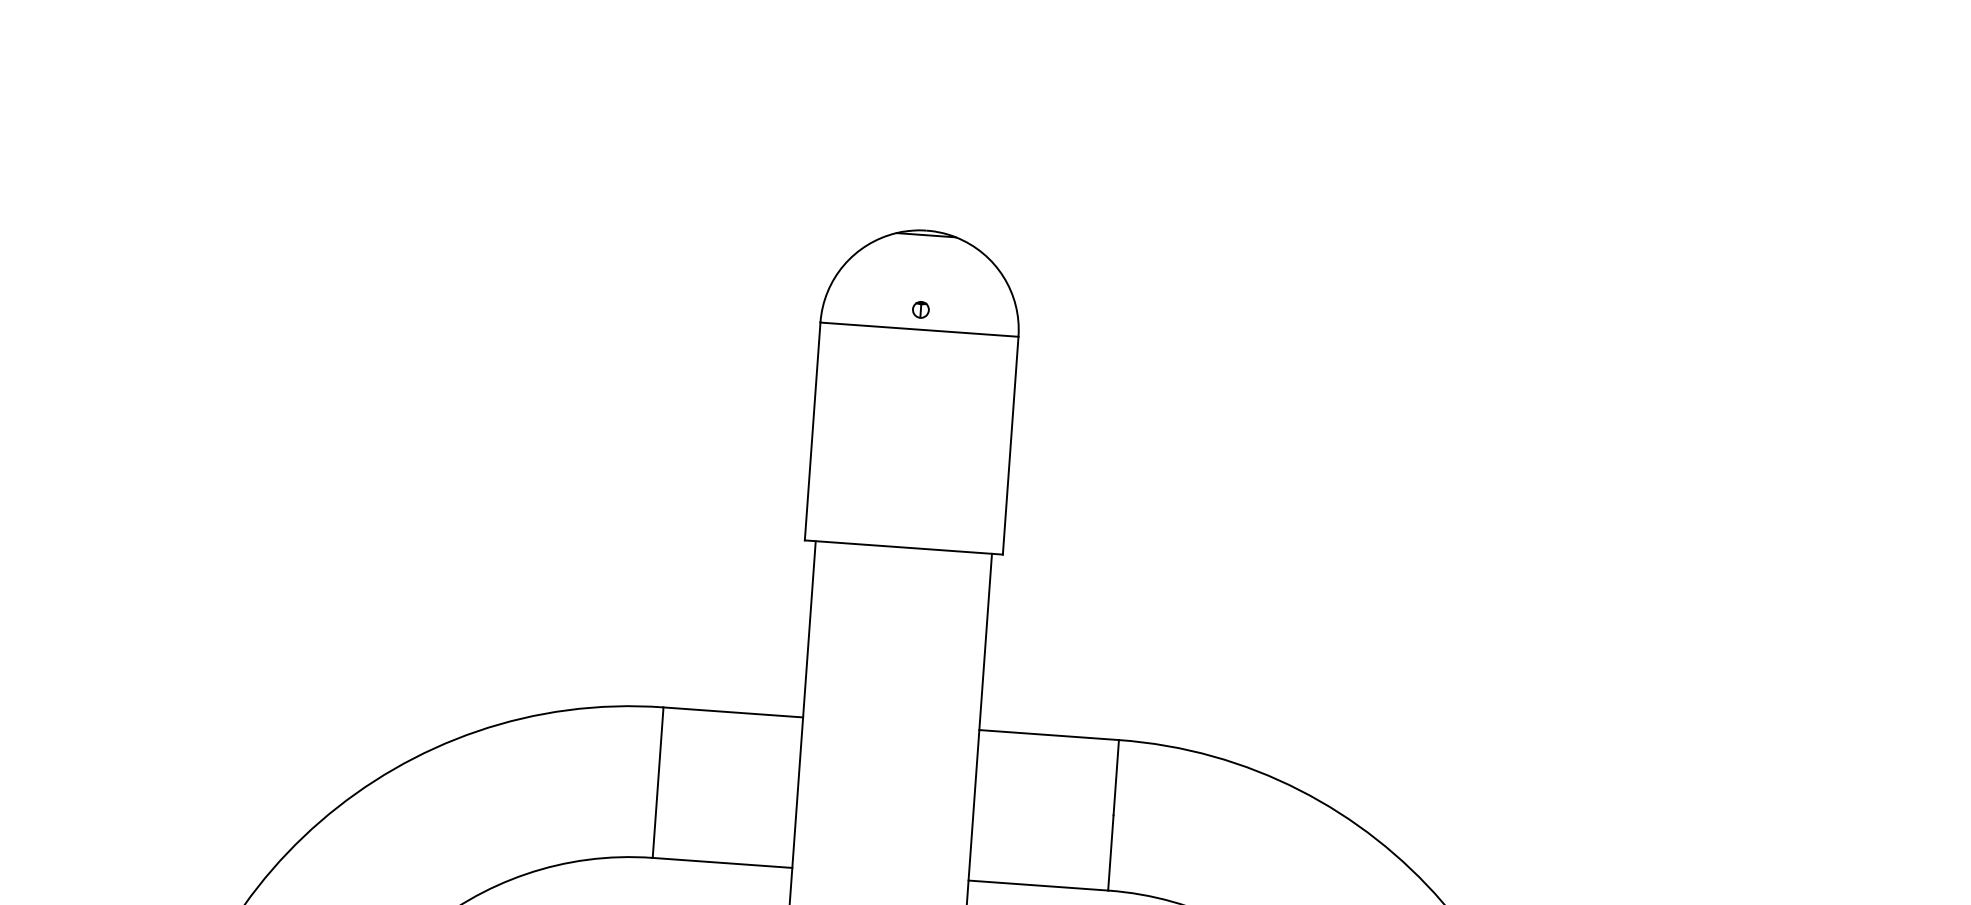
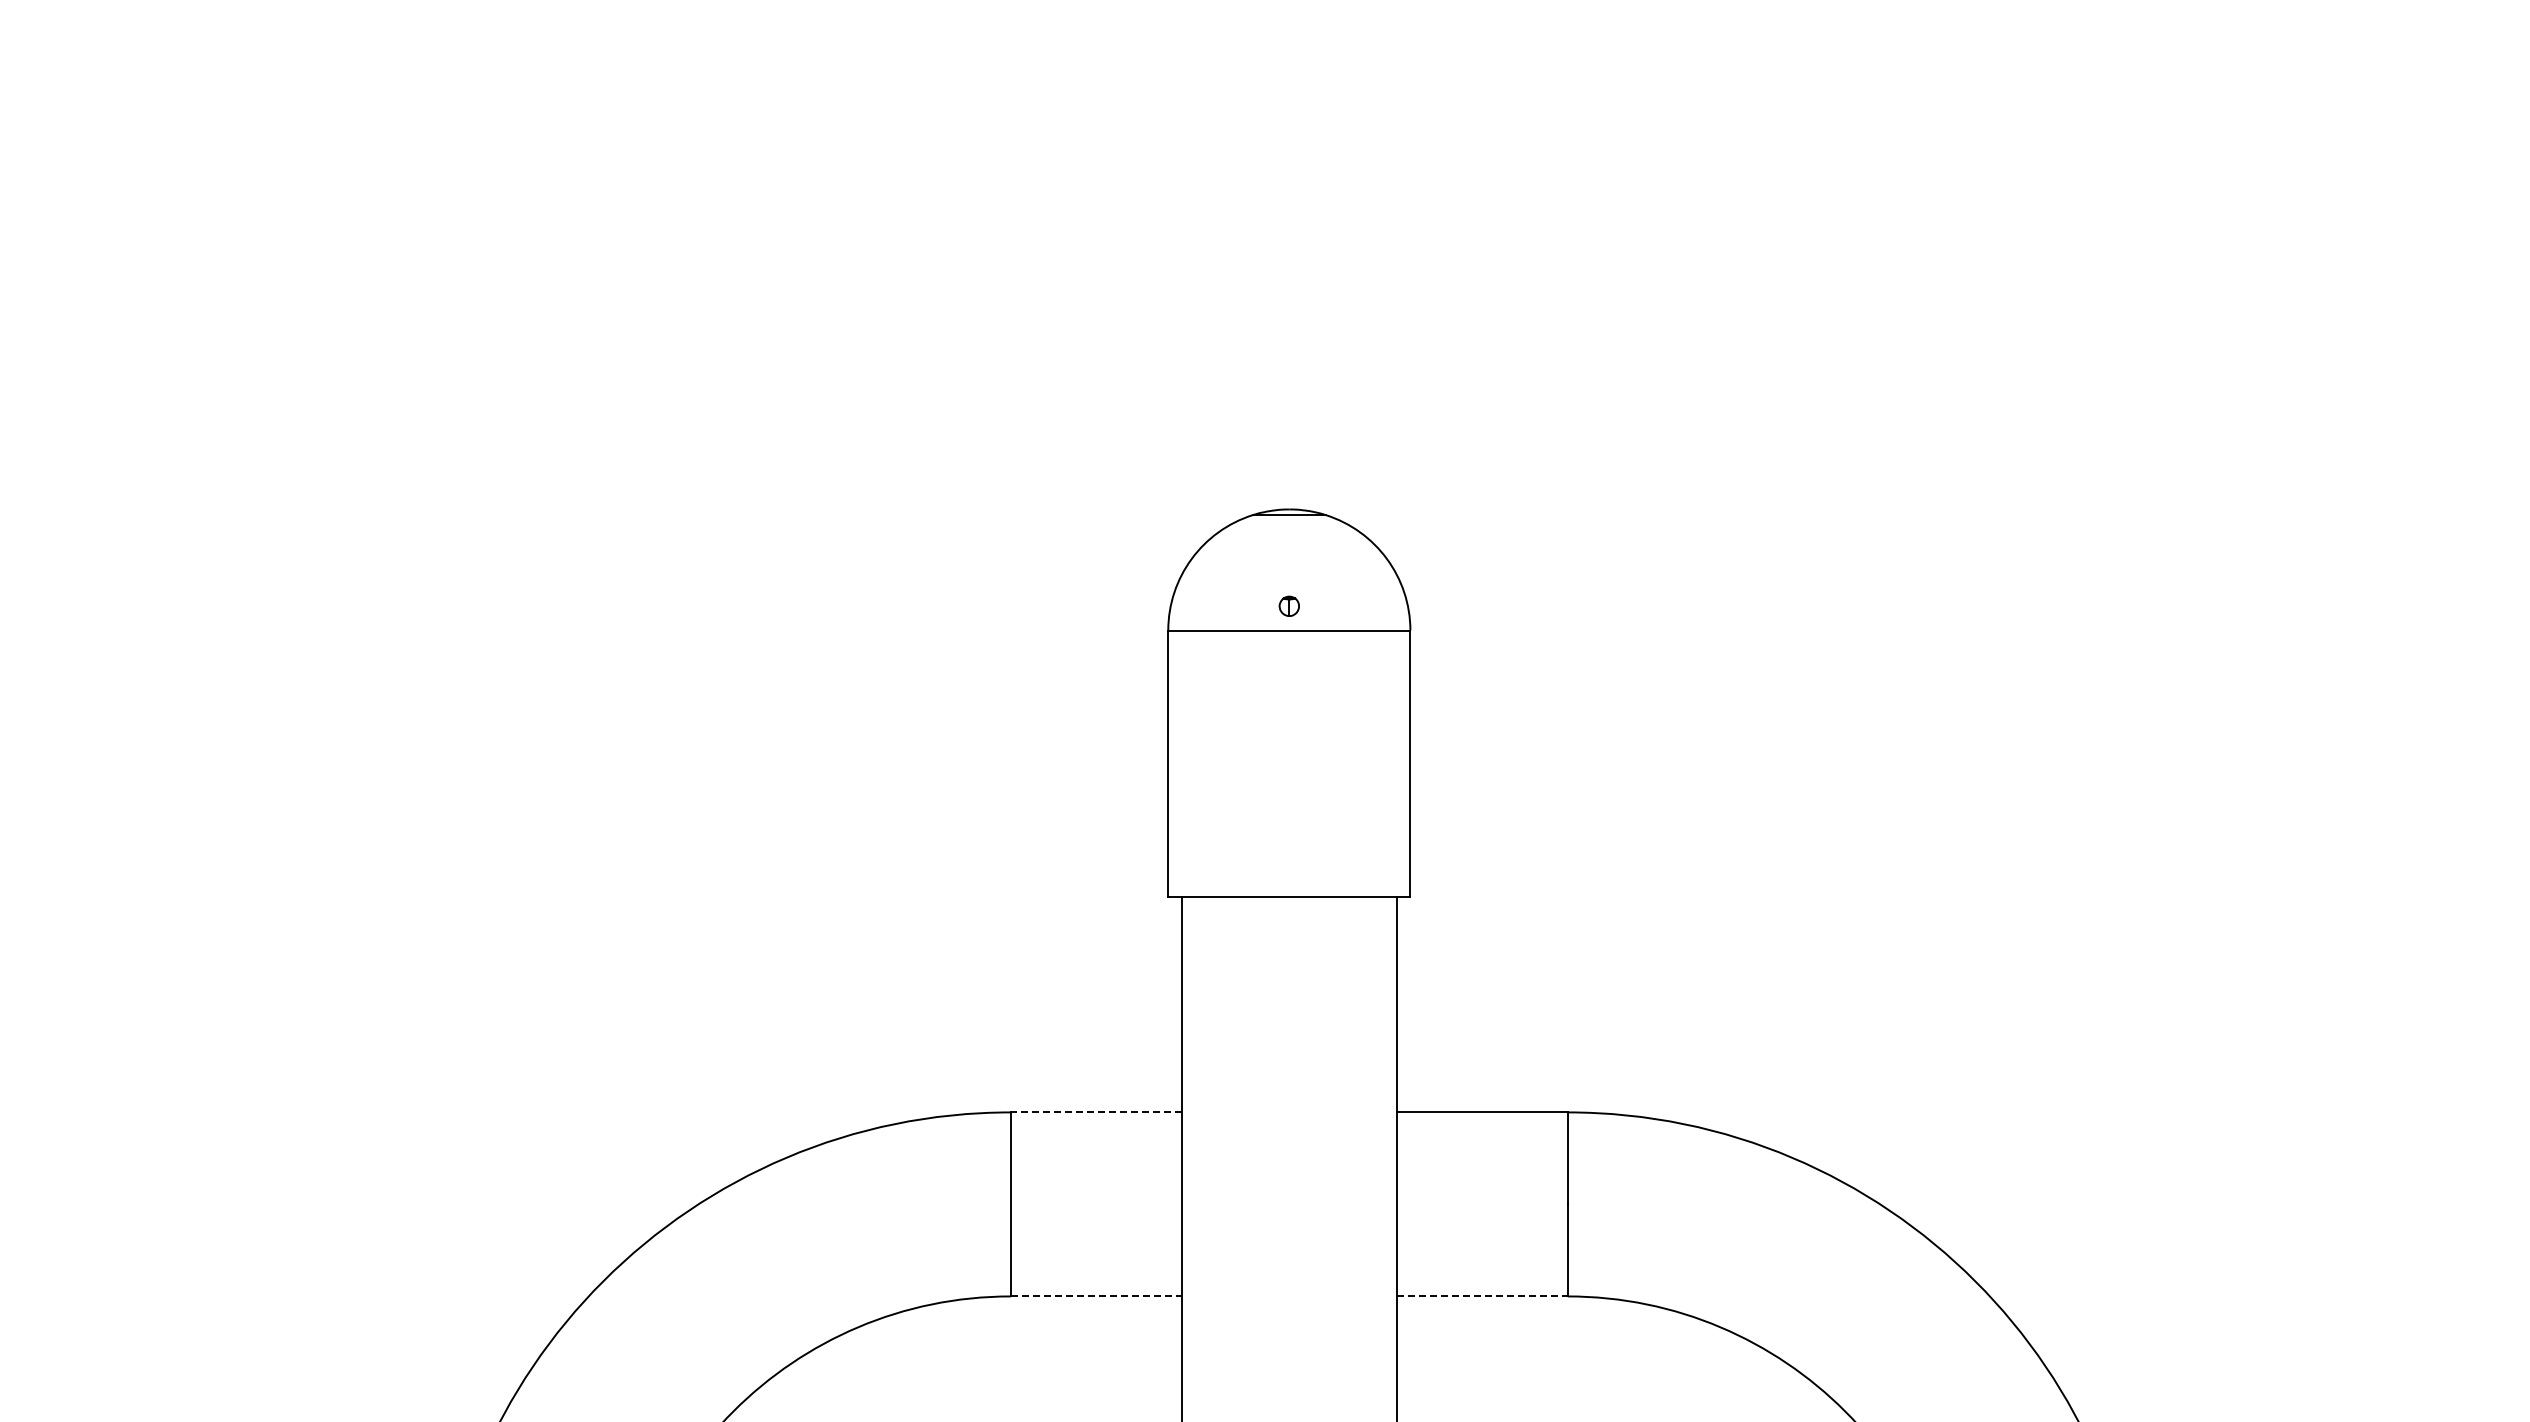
line: (732, 712) -> (1095, 1112), solid -> dashed
line: (722, 862) -> (1096, 1296), solid -> dashed
line: (1038, 885) -> (1482, 1296), solid -> dashed

